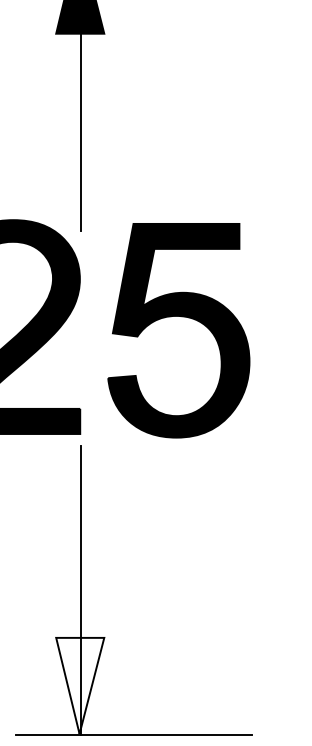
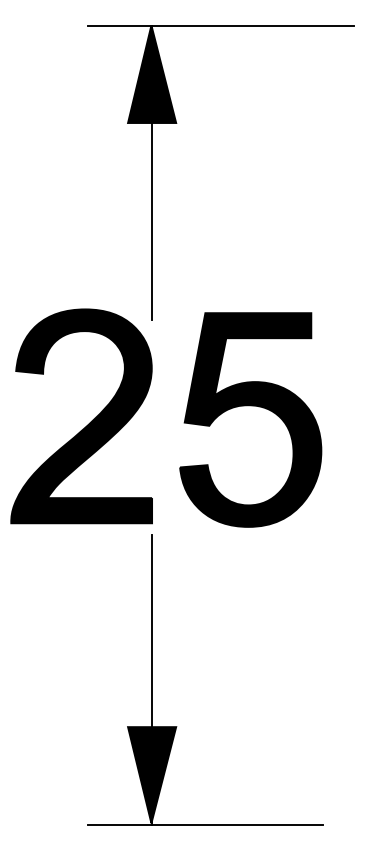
fill: (80, 686) -> (152, 775), added

